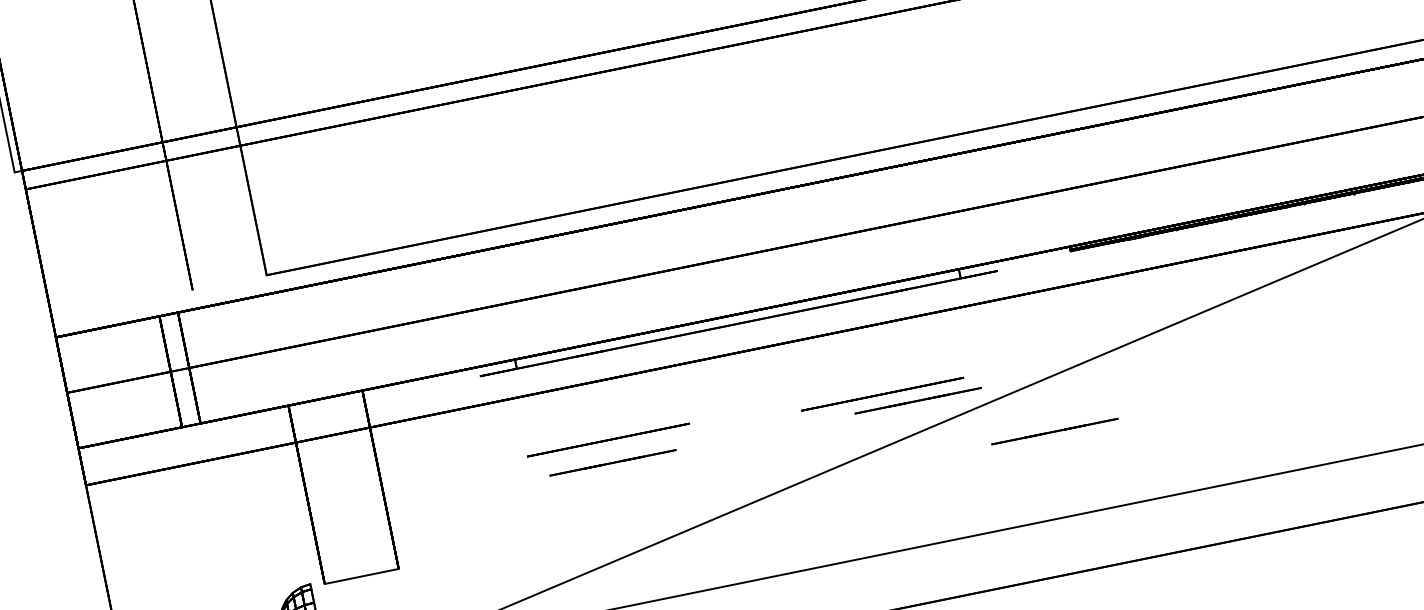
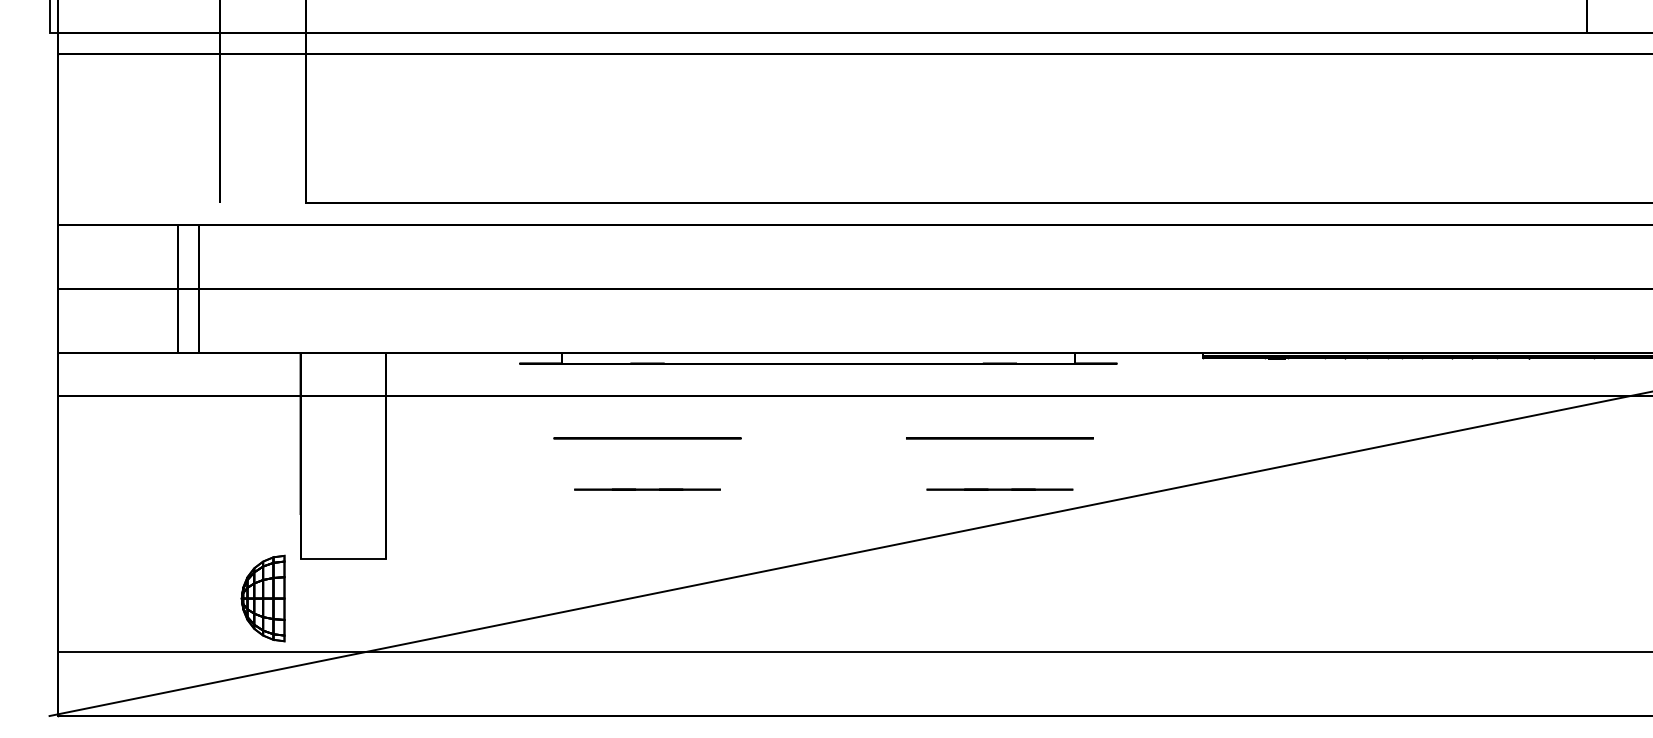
circle: (882, 394) -> (999, 438), moved
line: (1054, 431) -> (1144, 554), removed
circle: (608, 440) -> (647, 438), moved

